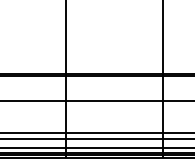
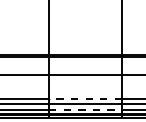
line: (114, 133) -> (85, 99), solid -> dashed
line: (114, 148) -> (85, 110), solid -> dashed

